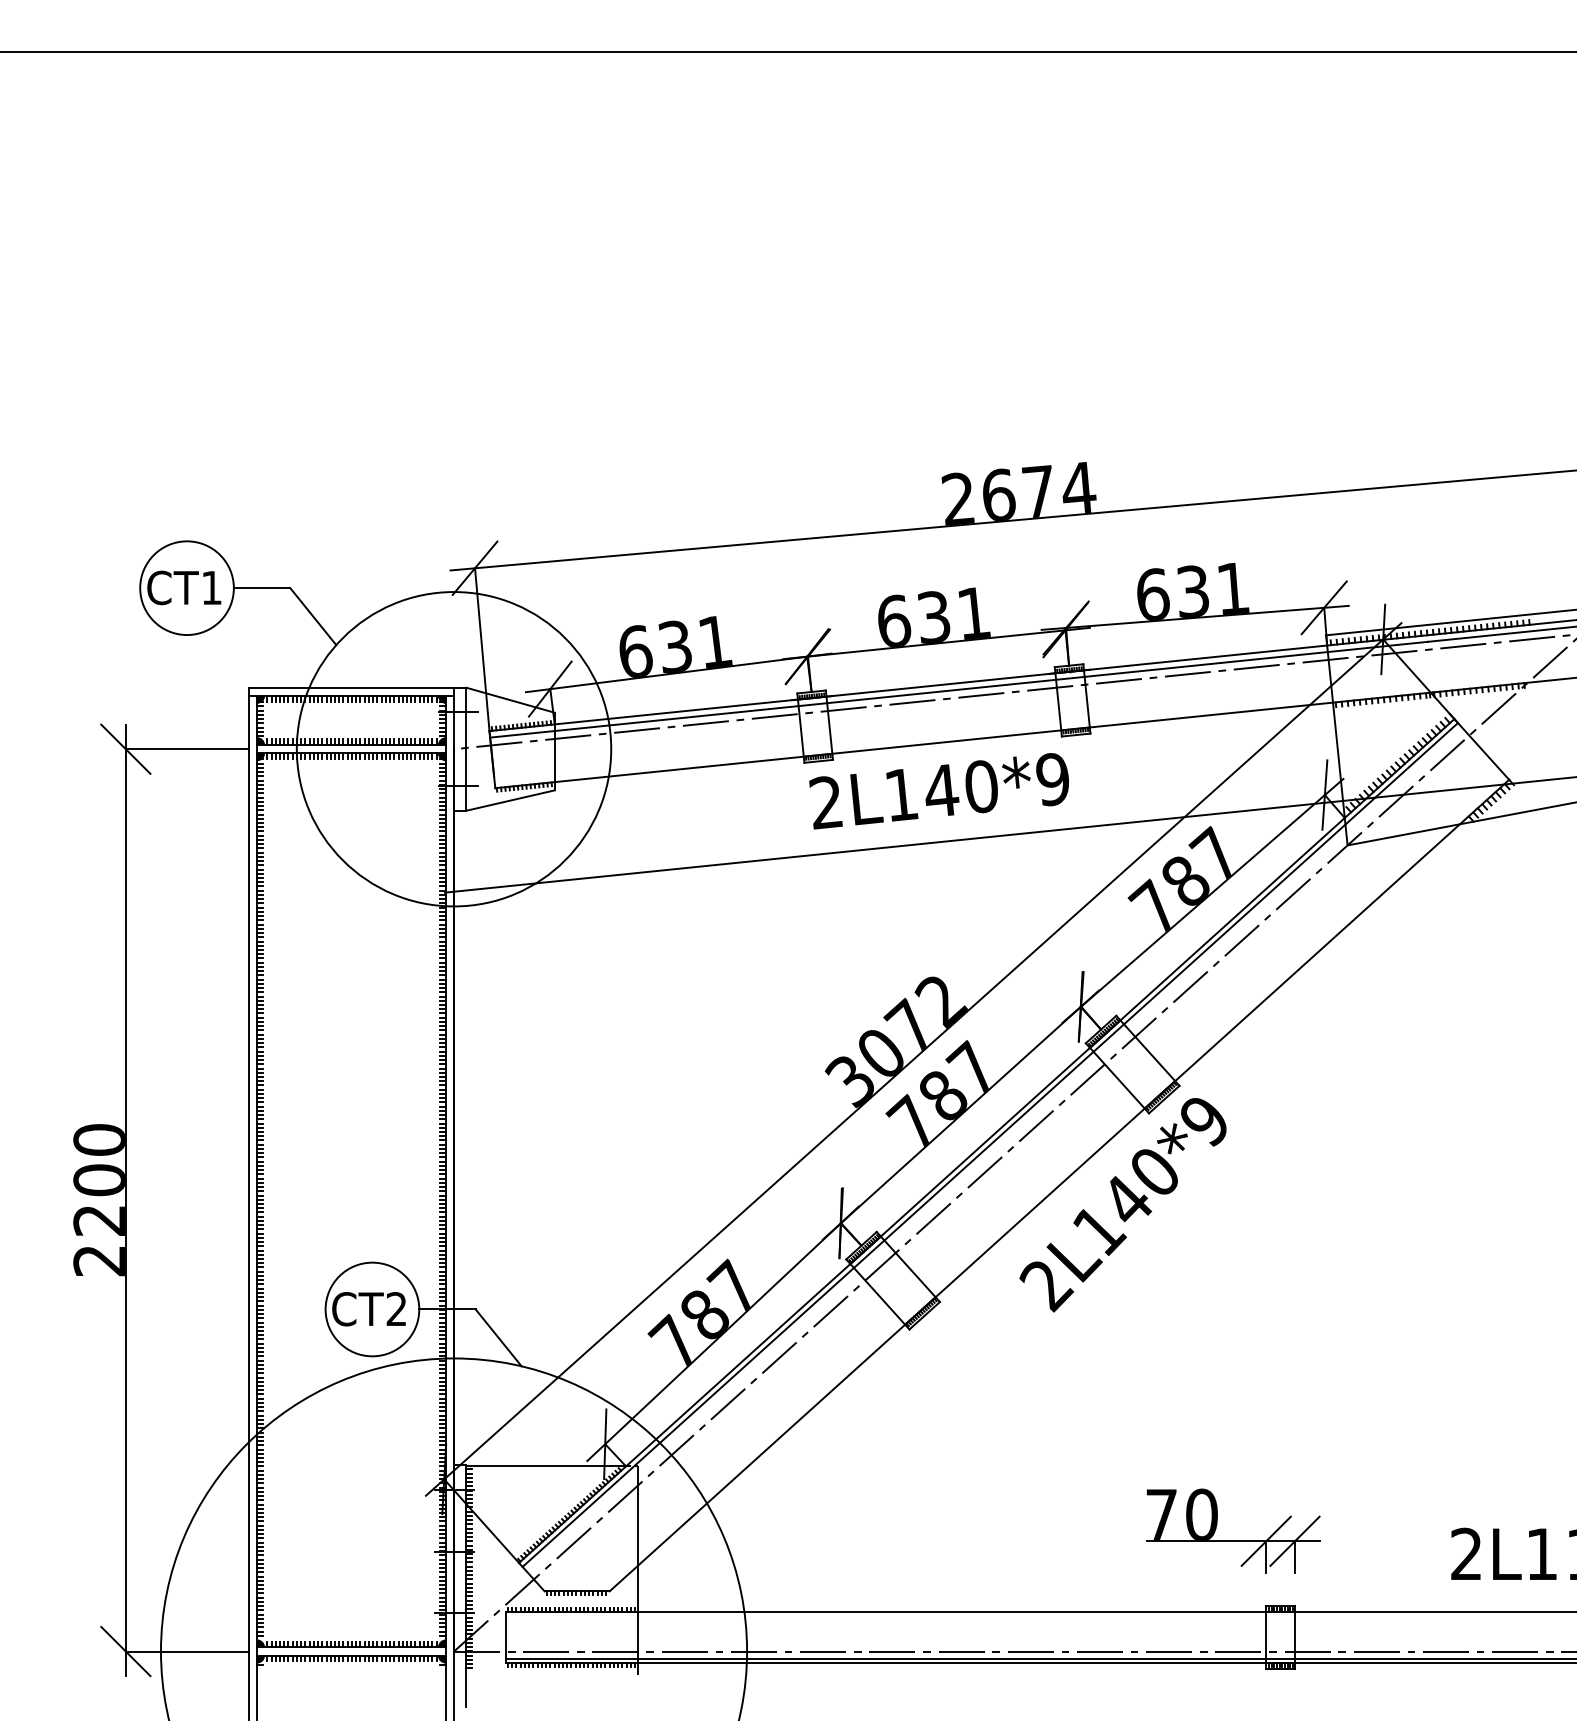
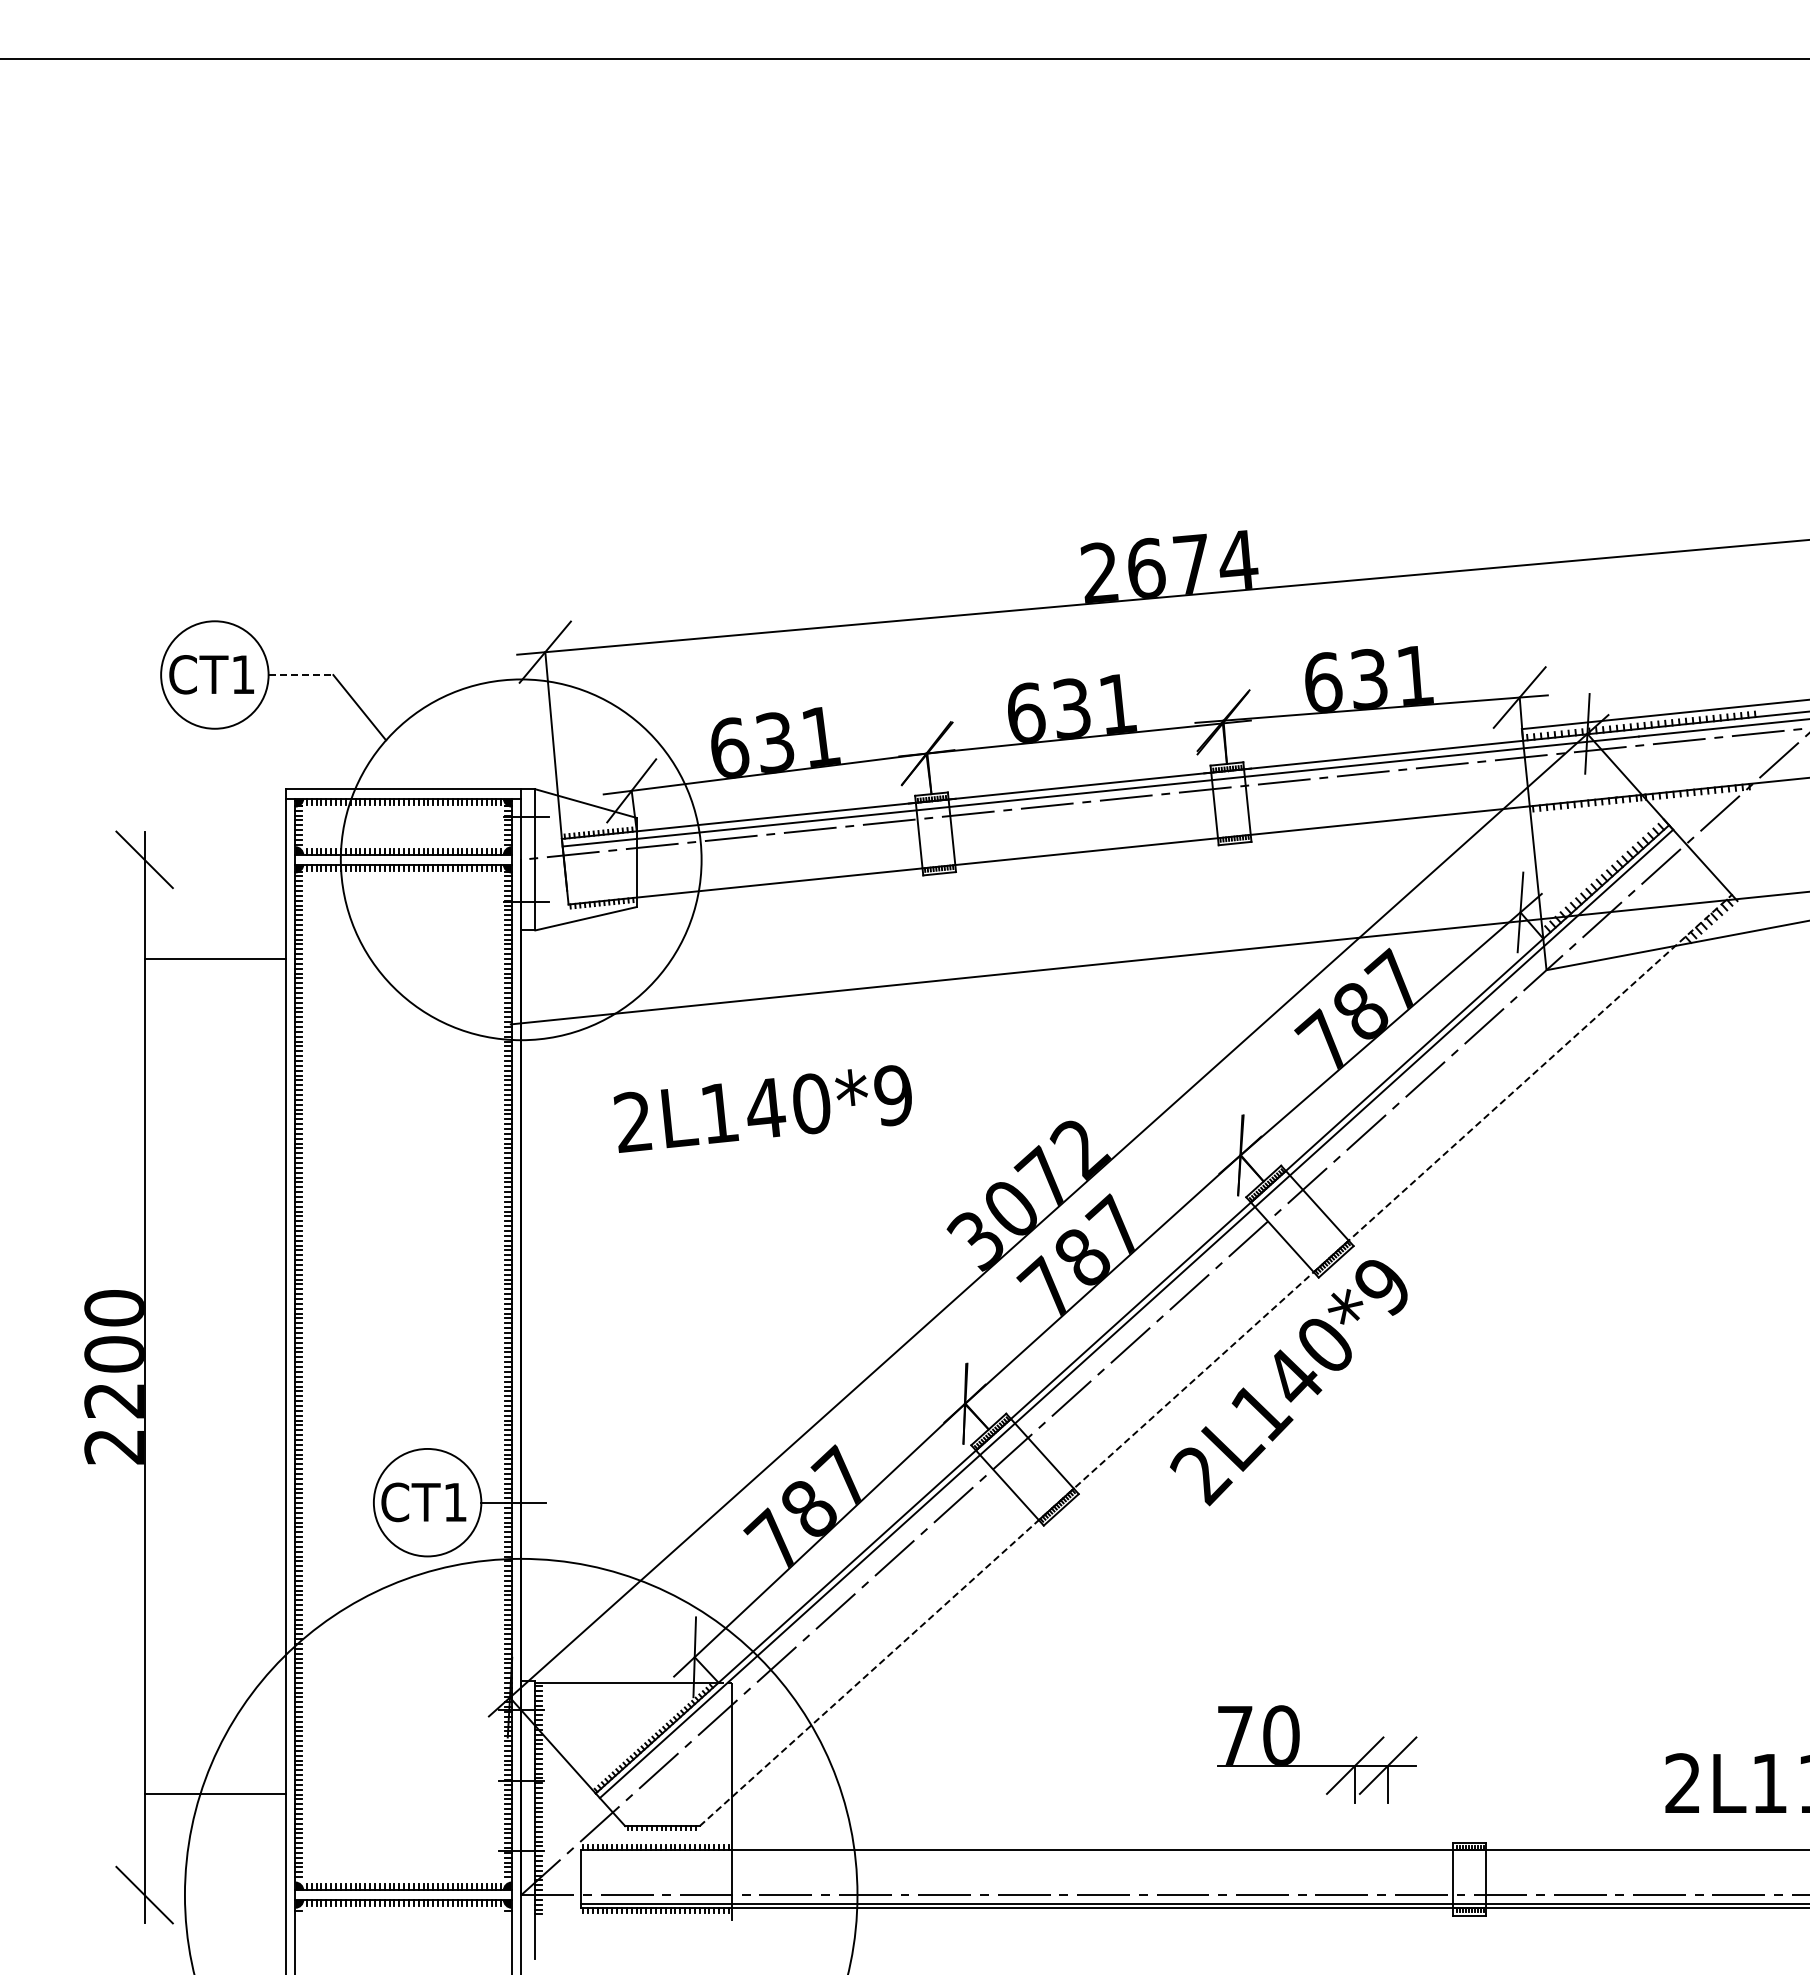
line: (262, 588) -> (301, 675), solid -> dashed
line: (186, 748) -> (214, 958), moved
text: (938, 790) -> (762, 1108), moved
line: (1059, 1185) -> (1216, 1360), solid -> dashed
text: (396, 1308) -> (455, 1501), CT2 -> CT1
line: (498, 1337) -> (572, 1534), removed
part: (1233, 1541) -> (1317, 1765), moved
line: (186, 1651) -> (214, 1794), moved

